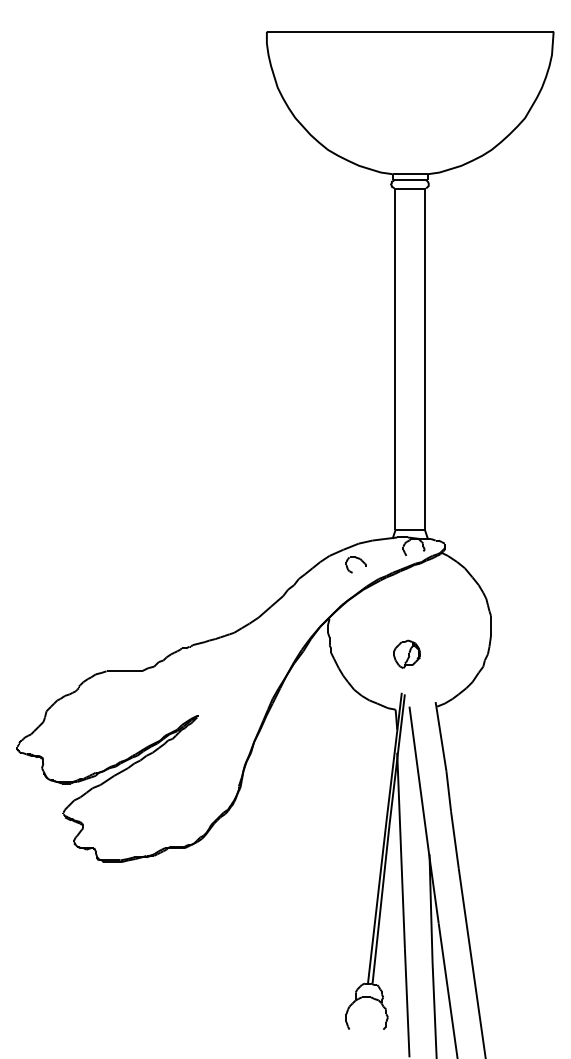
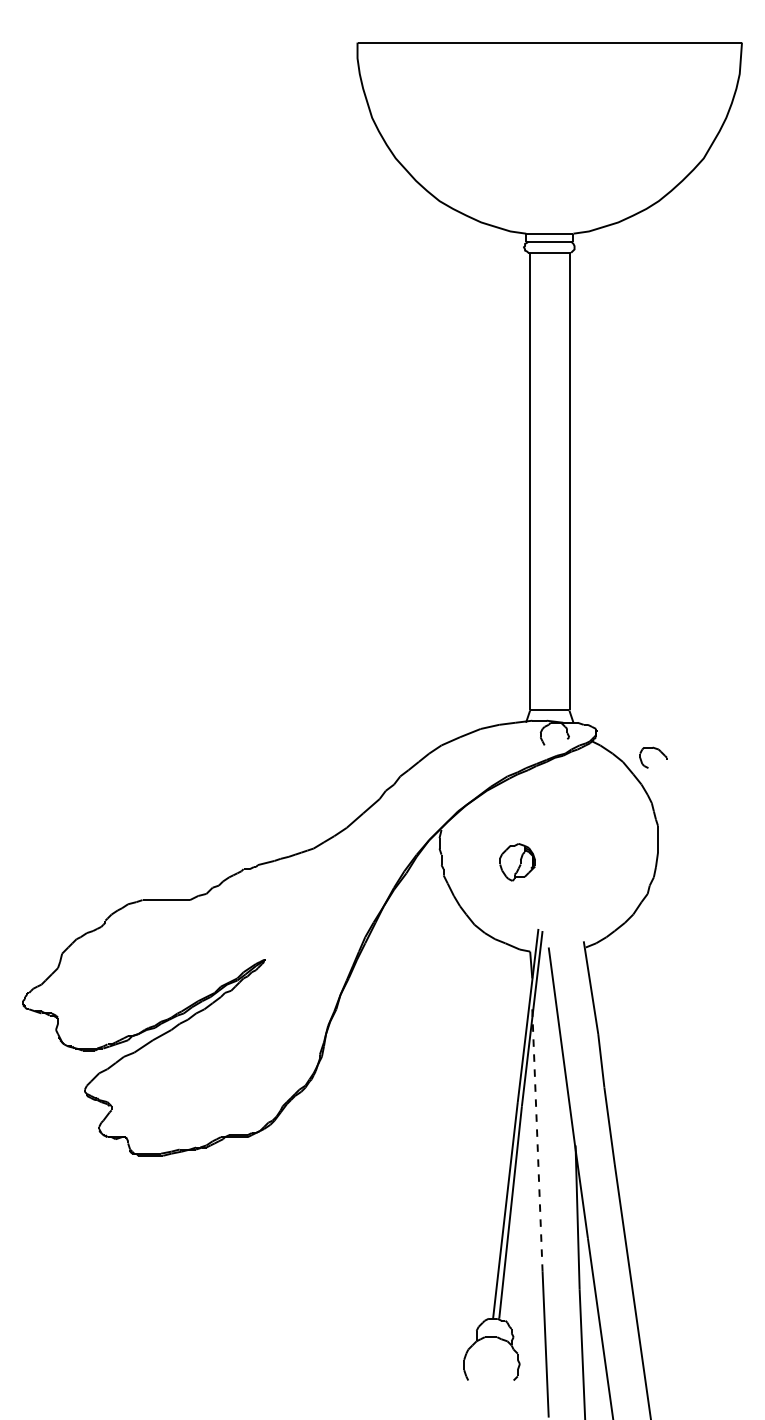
part: (357, 558) -> (654, 749), moved
part: (407, 654) -> (517, 862), moved
line: (401, 850) -> (537, 1140), solid -> dashed

